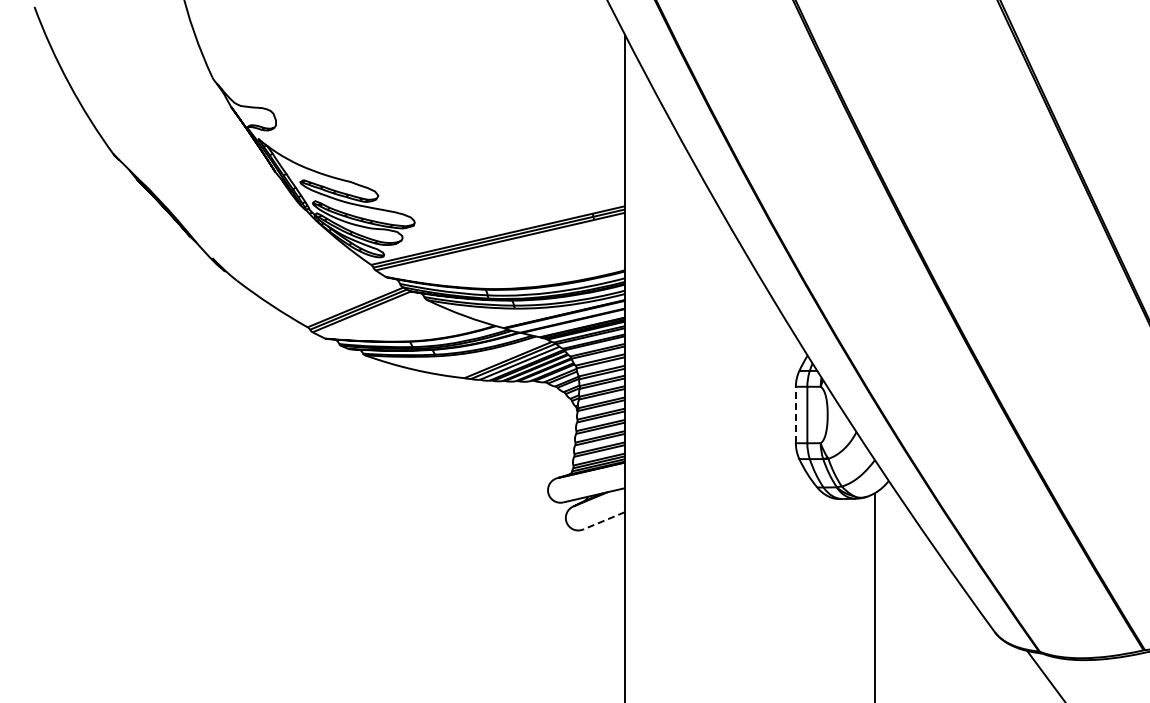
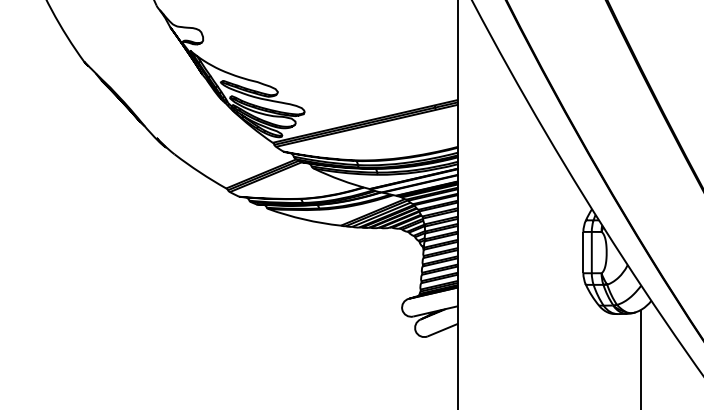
line: (795, 414) -> (583, 252), dashed -> solid
line: (603, 520) -> (442, 329), dashed -> solid

